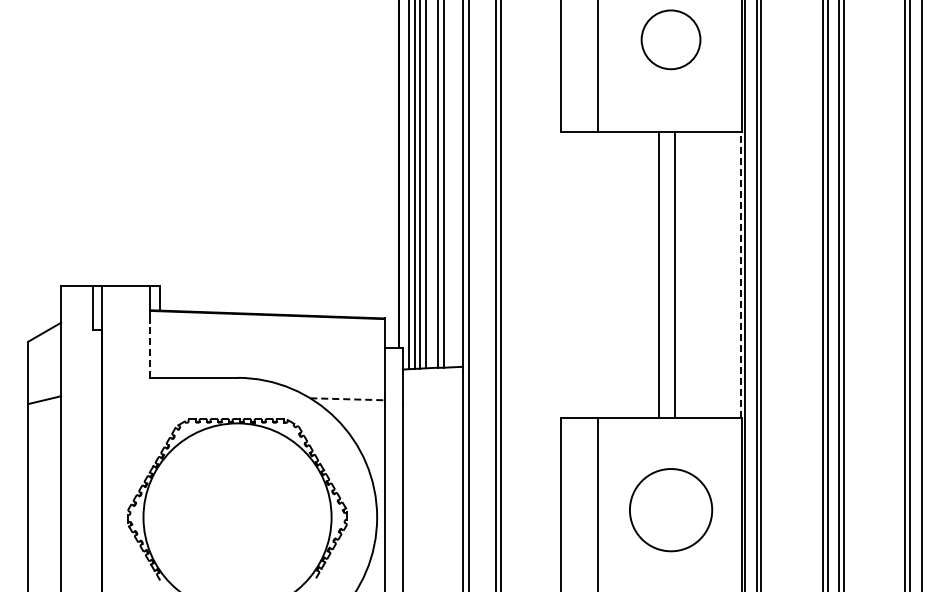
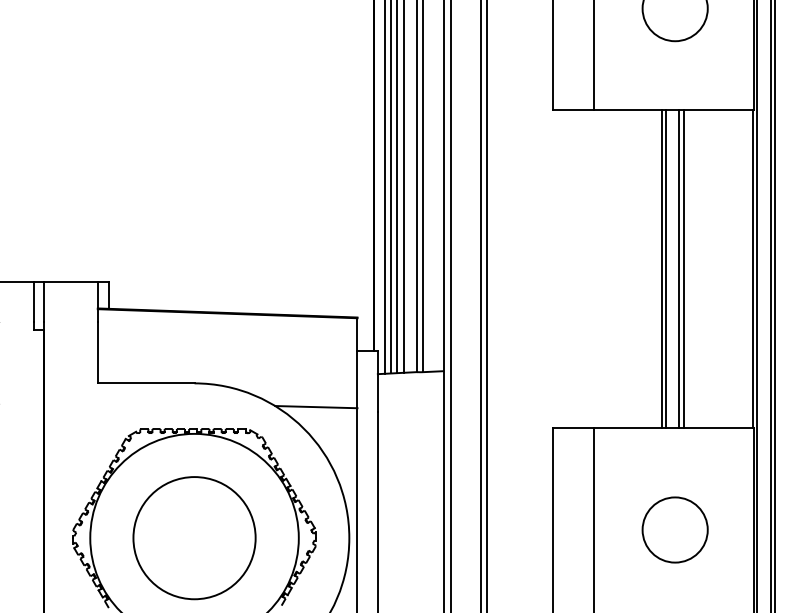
line: (662, 274) -> (665, 268), added
line: (679, 274) -> (684, 268), added
line: (740, 274) -> (752, 268), dashed -> solid
line: (150, 350) -> (98, 353), dashed -> solid
line: (347, 399) -> (316, 407), dashed -> solid
circle: (670, 509) -> (674, 529), size x0.71
circle: (237, 517) -> (194, 538), added

